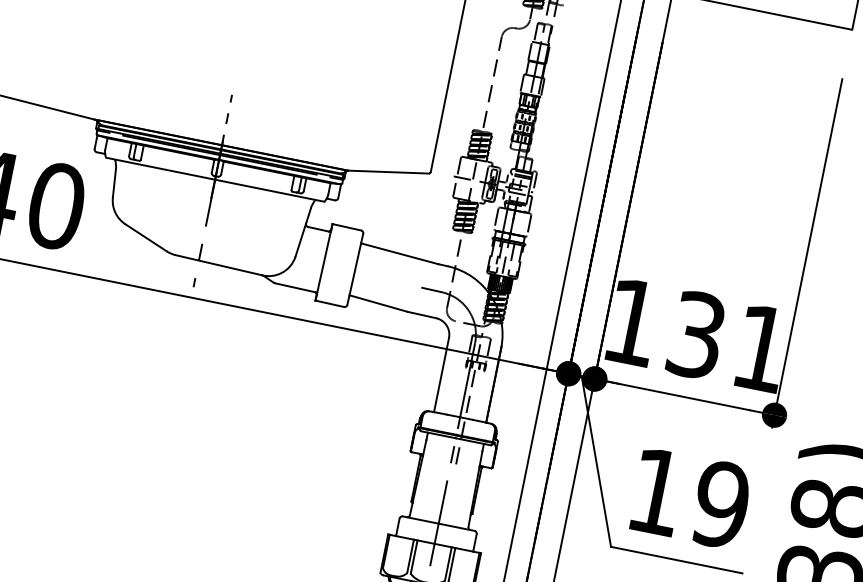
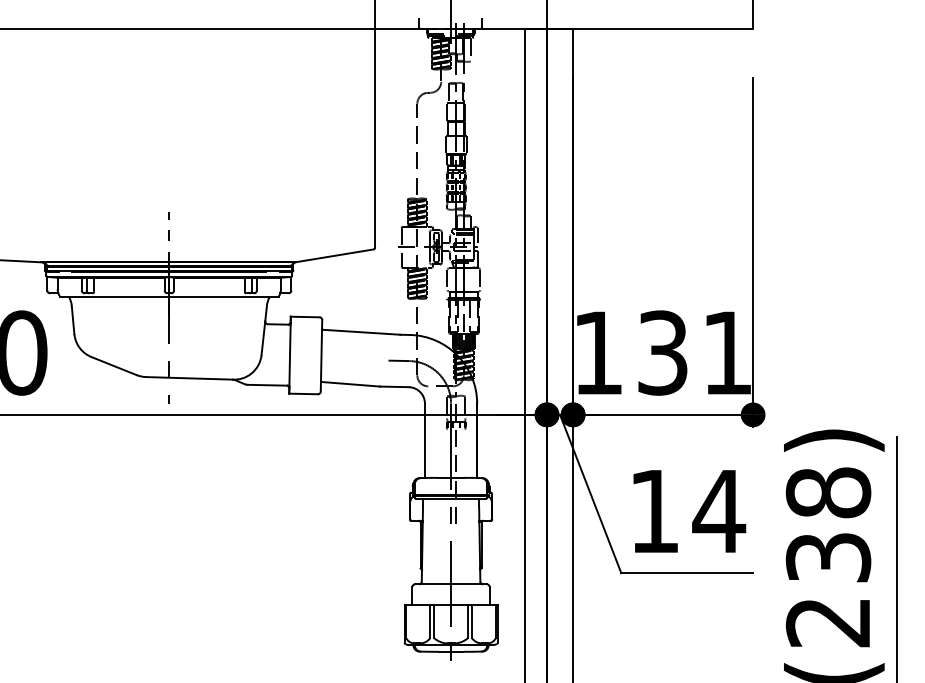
text: (721, 504) -> (719, 511), 19 -> 14

